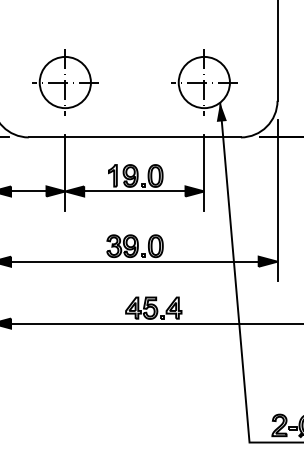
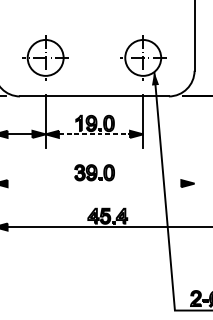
line: (134, 191) -> (94, 134), solid -> dashed
line: (277, 200) -> (194, 140), removed
line: (134, 261) -> (94, 183), removed

